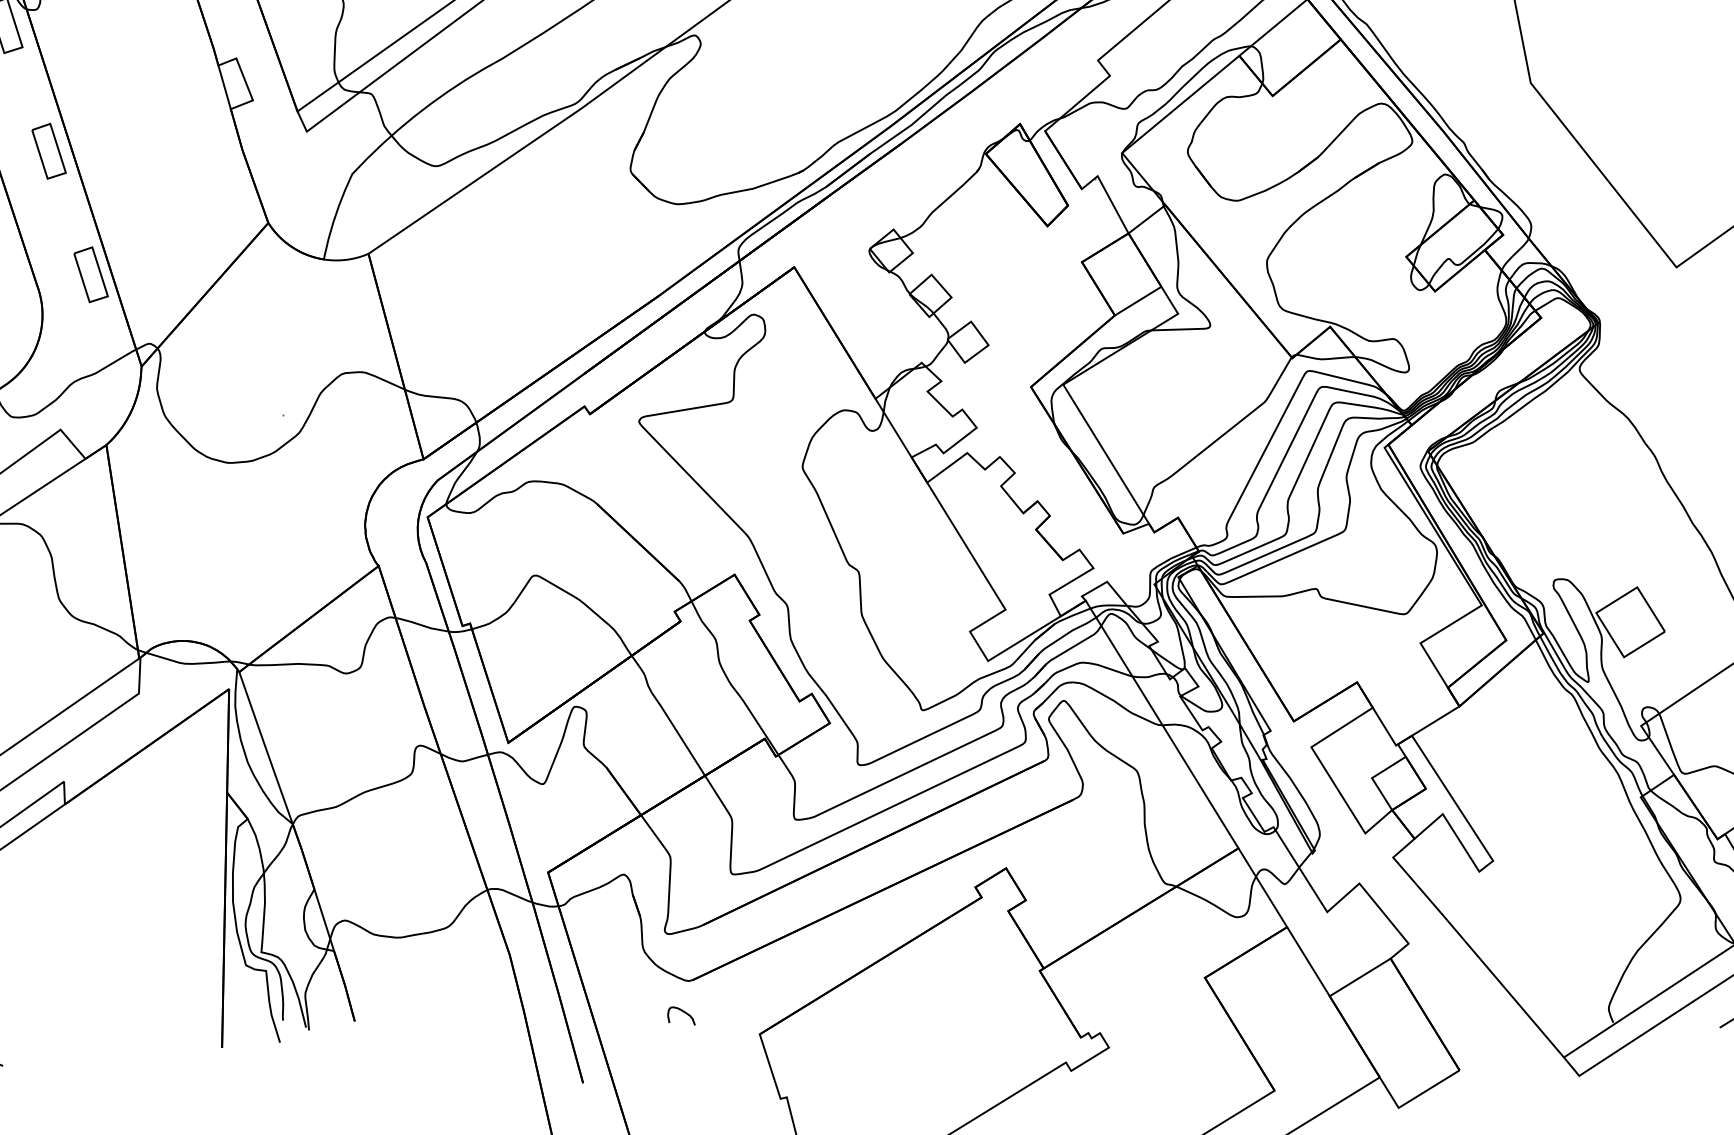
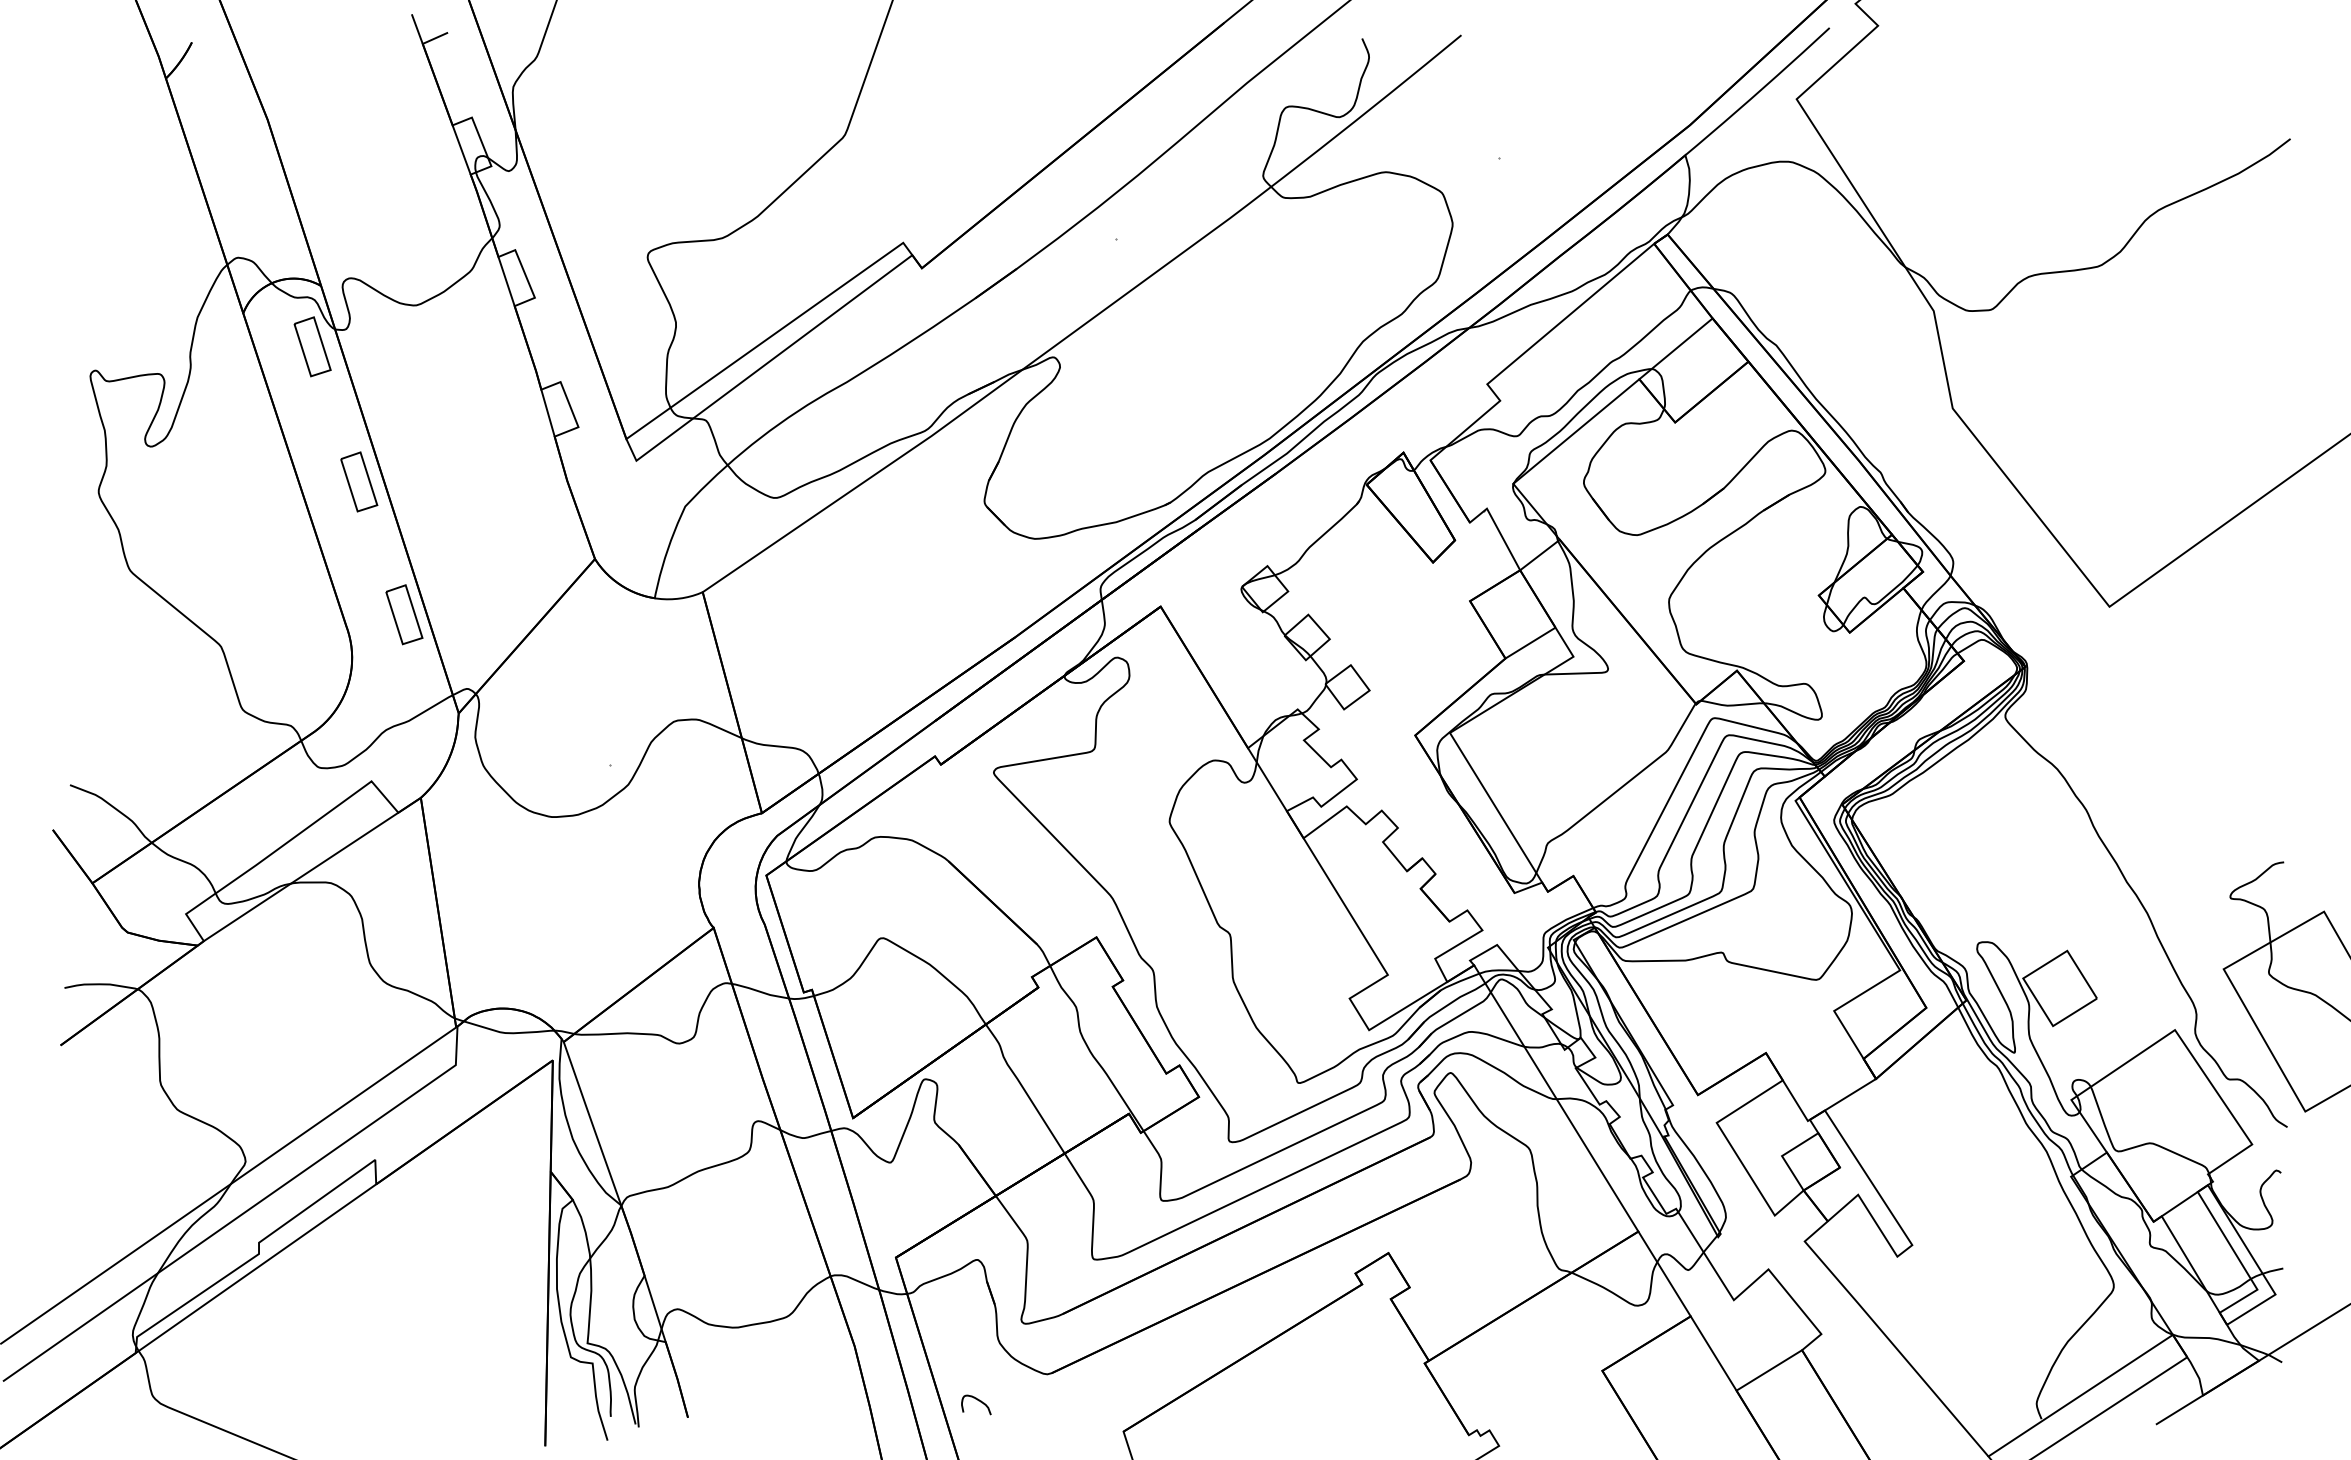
curve: (683, 1012) -> (978, 1401), moved

